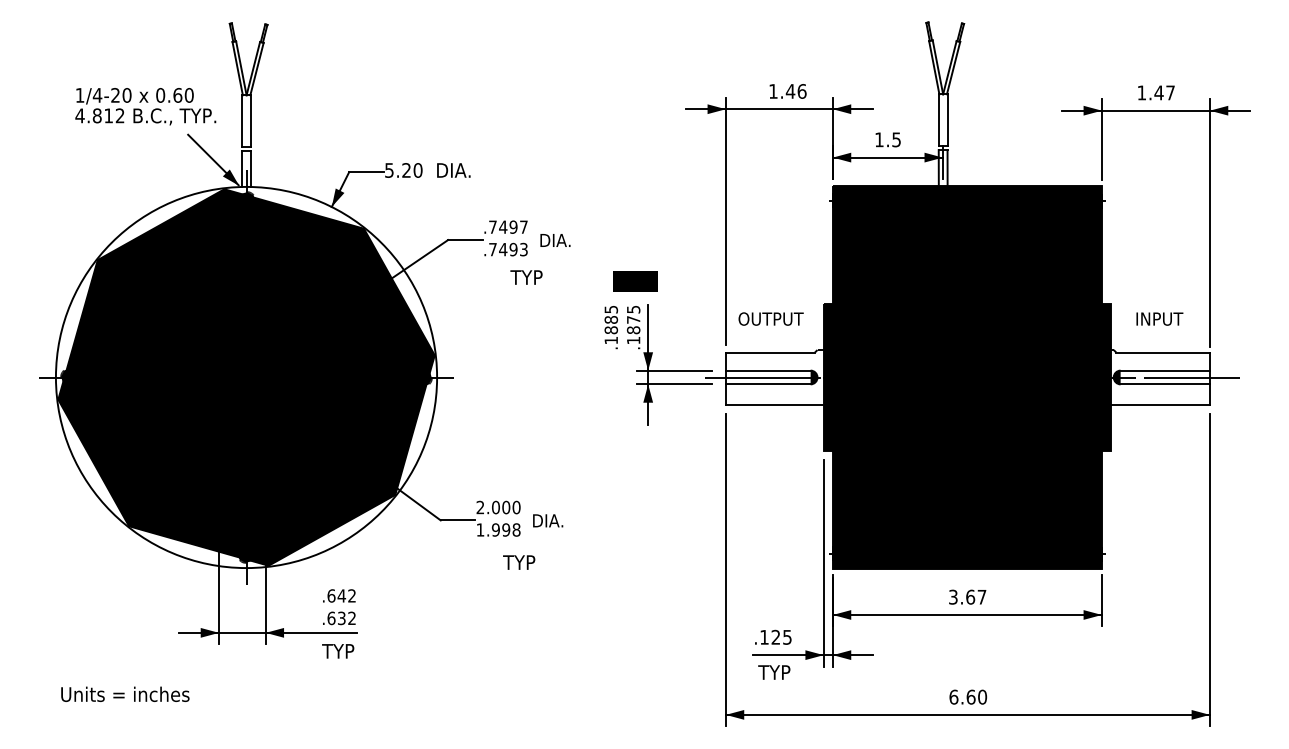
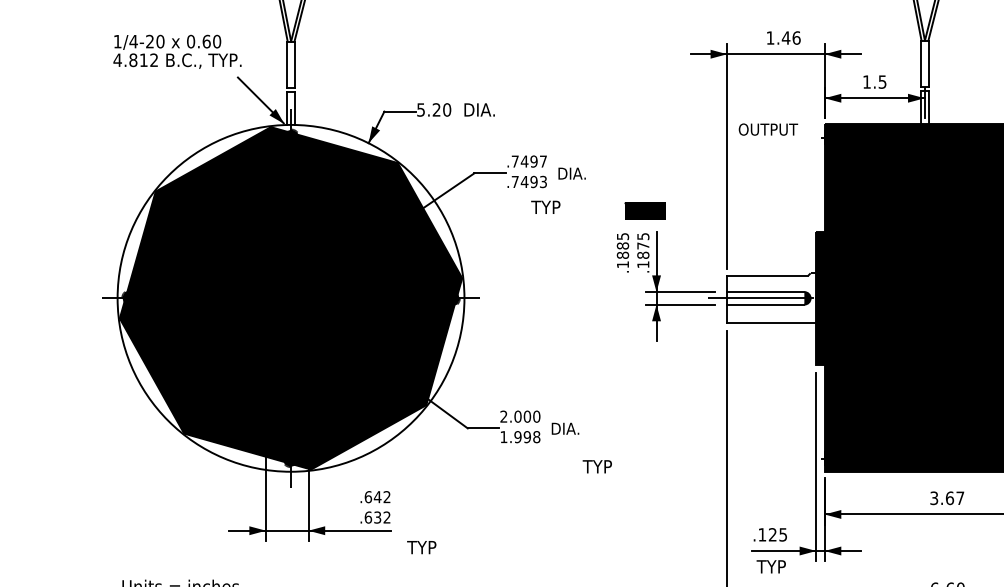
text: (145, 106) -> (177, 51), moved
text: (770, 318) -> (767, 129), moved
text: (519, 562) -> (597, 466), moved
text: (338, 651) -> (422, 547), moved

